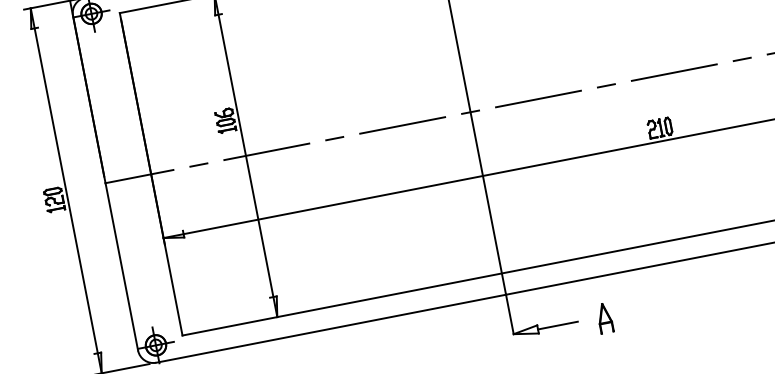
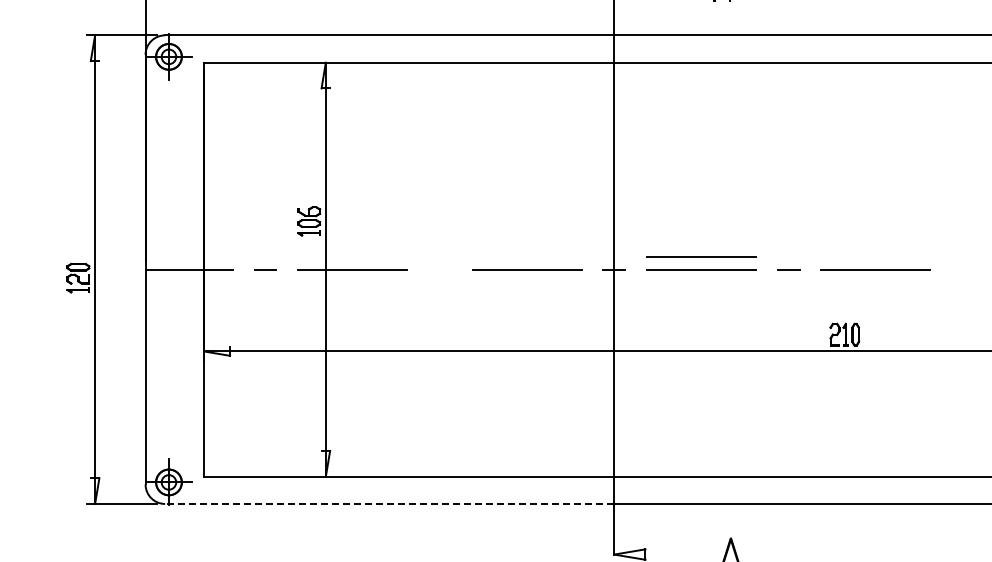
line: (741, 59) -> (962, 269), removed
line: (536, 88) -> (701, 256), added
line: (334, 138) -> (439, 269), removed
line: (557, 325) -> (670, 554), removed
line: (330, 328) -> (389, 503), solid -> dashed

